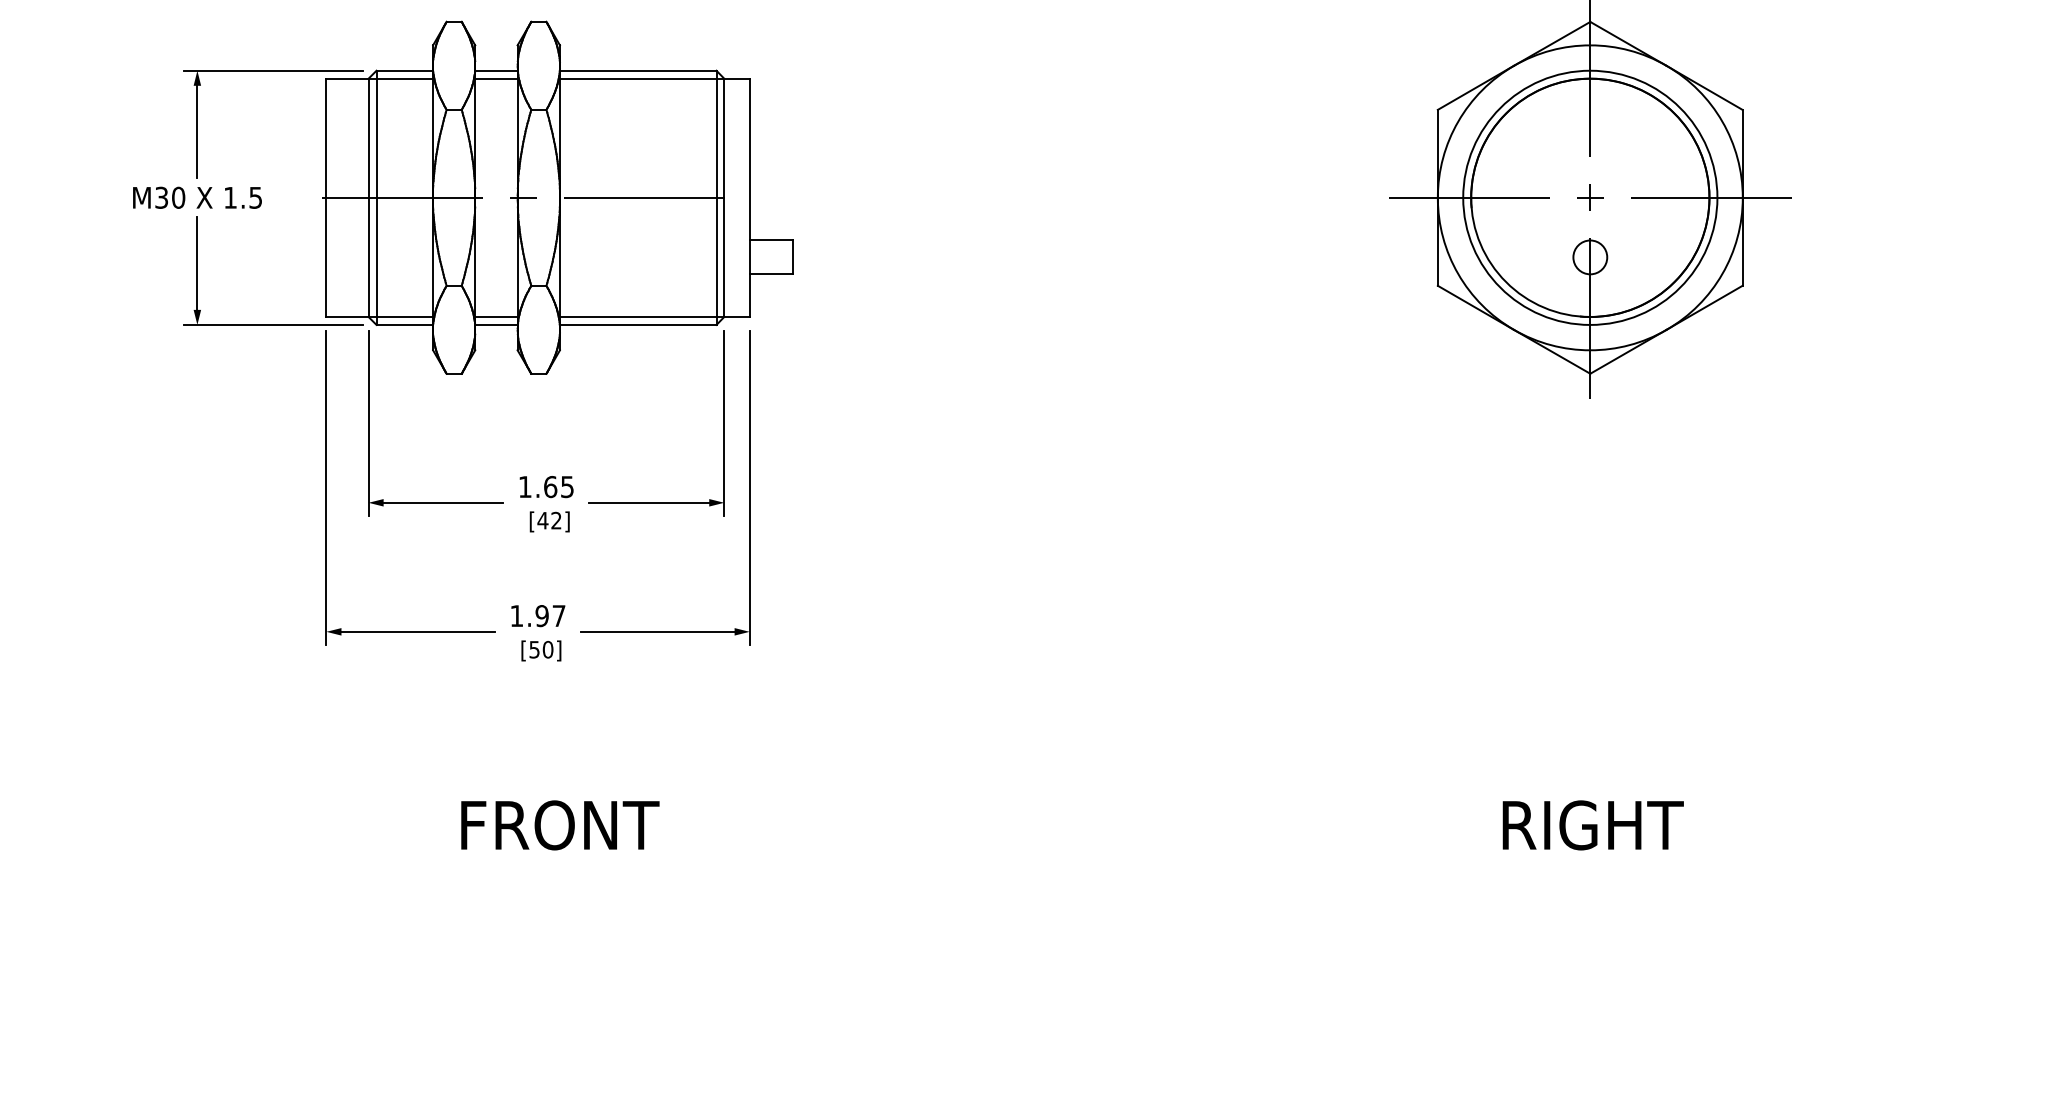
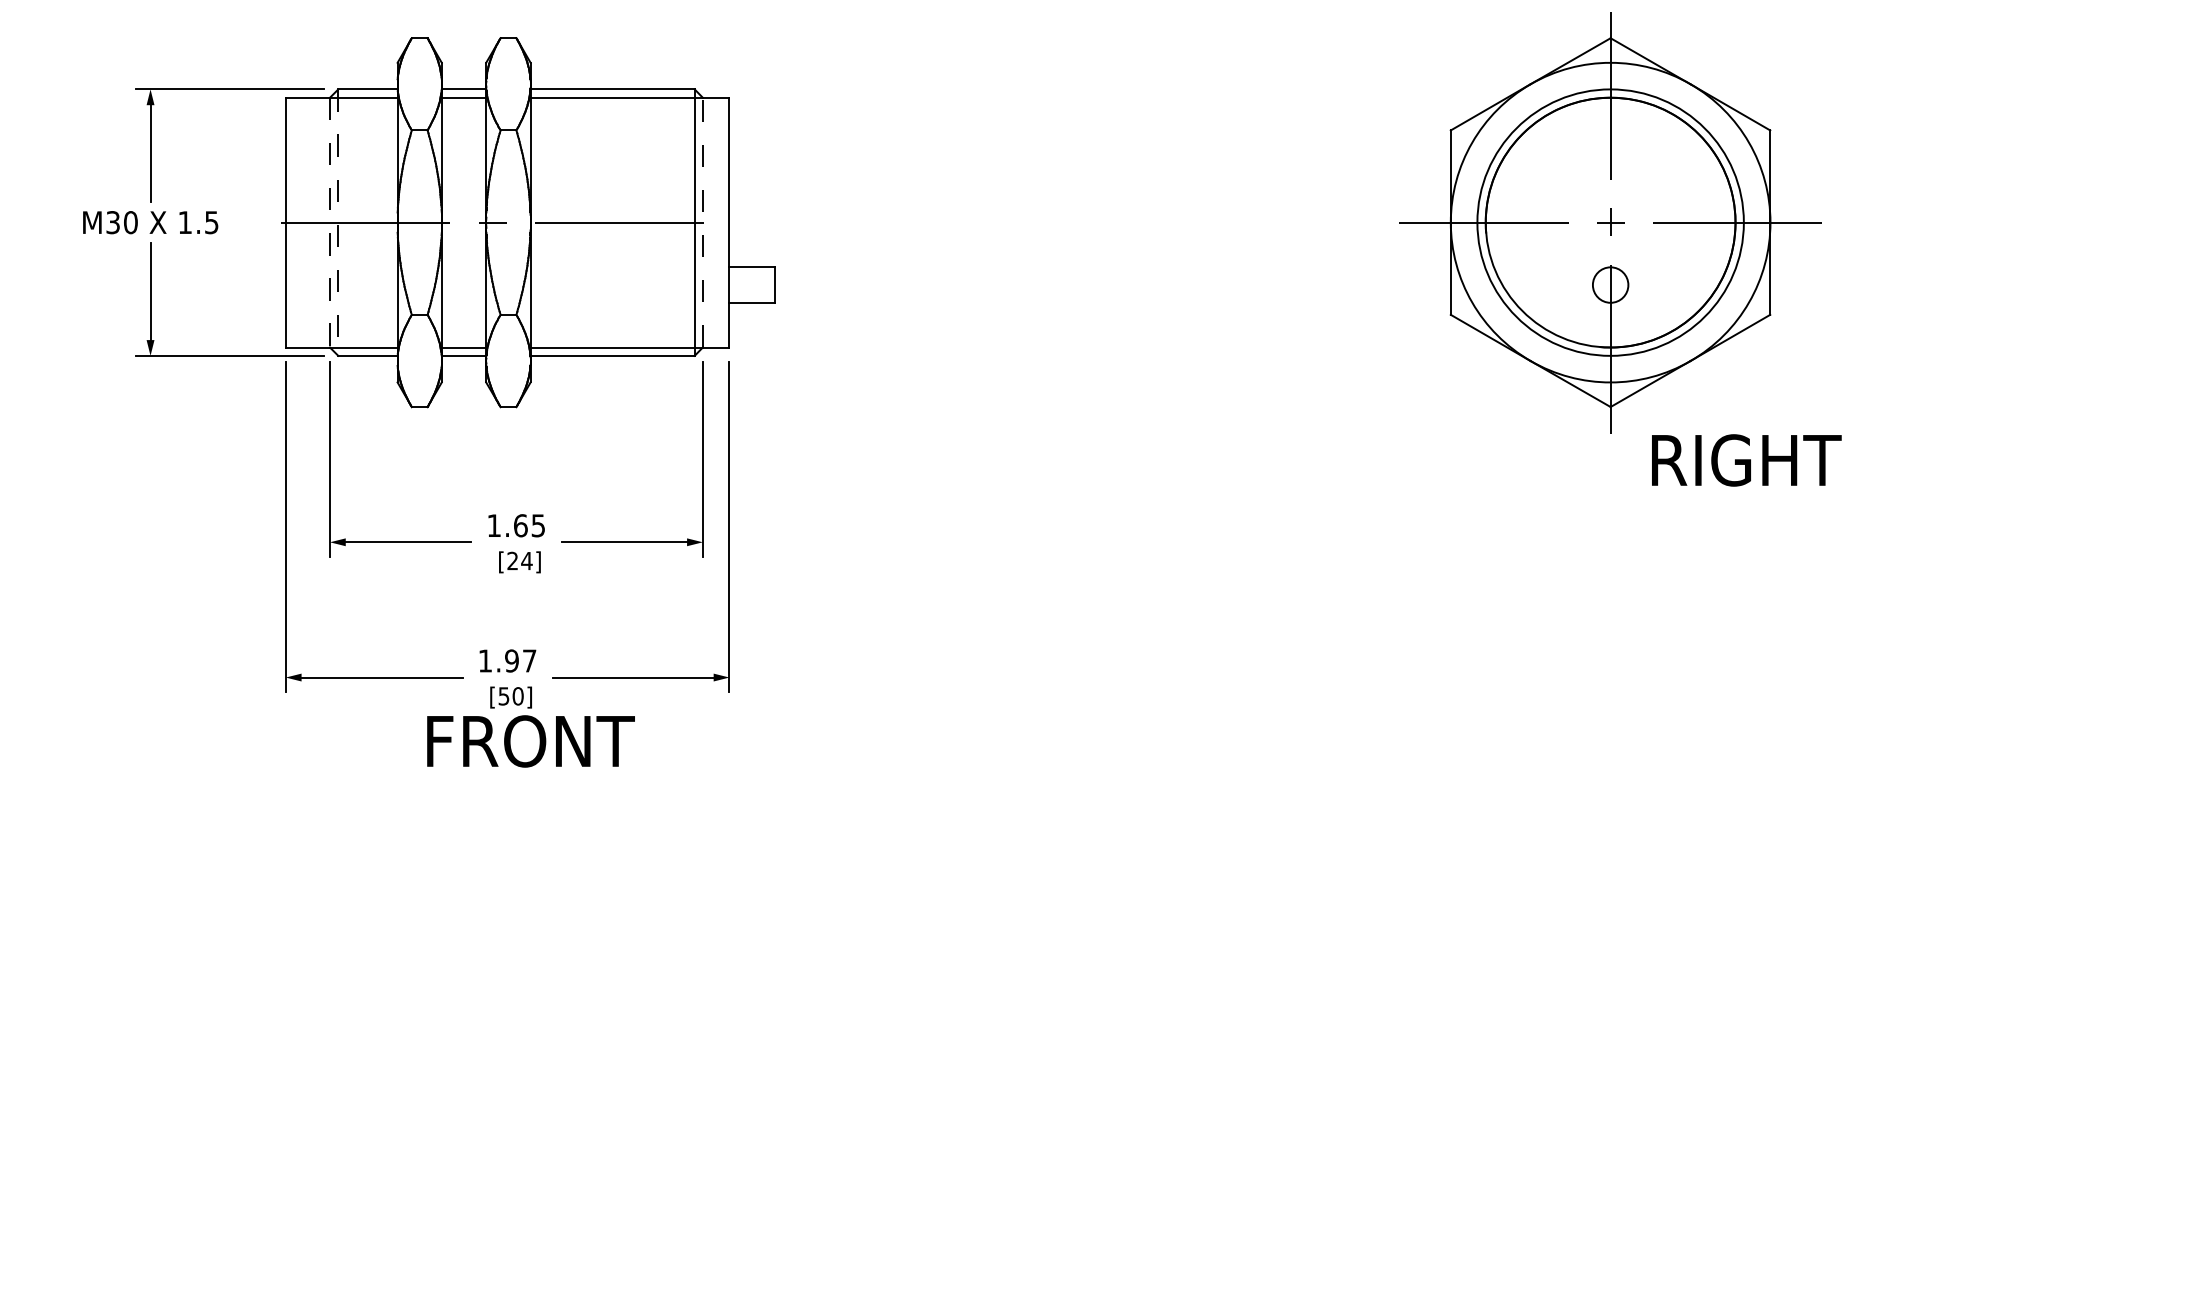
line: (368, 197) -> (329, 222), solid -> dashed
line: (723, 197) -> (702, 222), solid -> dashed
line: (376, 198) -> (338, 223), solid -> dashed
text: (549, 520) -> (519, 560), [42] -> [24]
text: (559, 825) -> (530, 741), moved
text: (1593, 825) -> (1746, 460), moved

